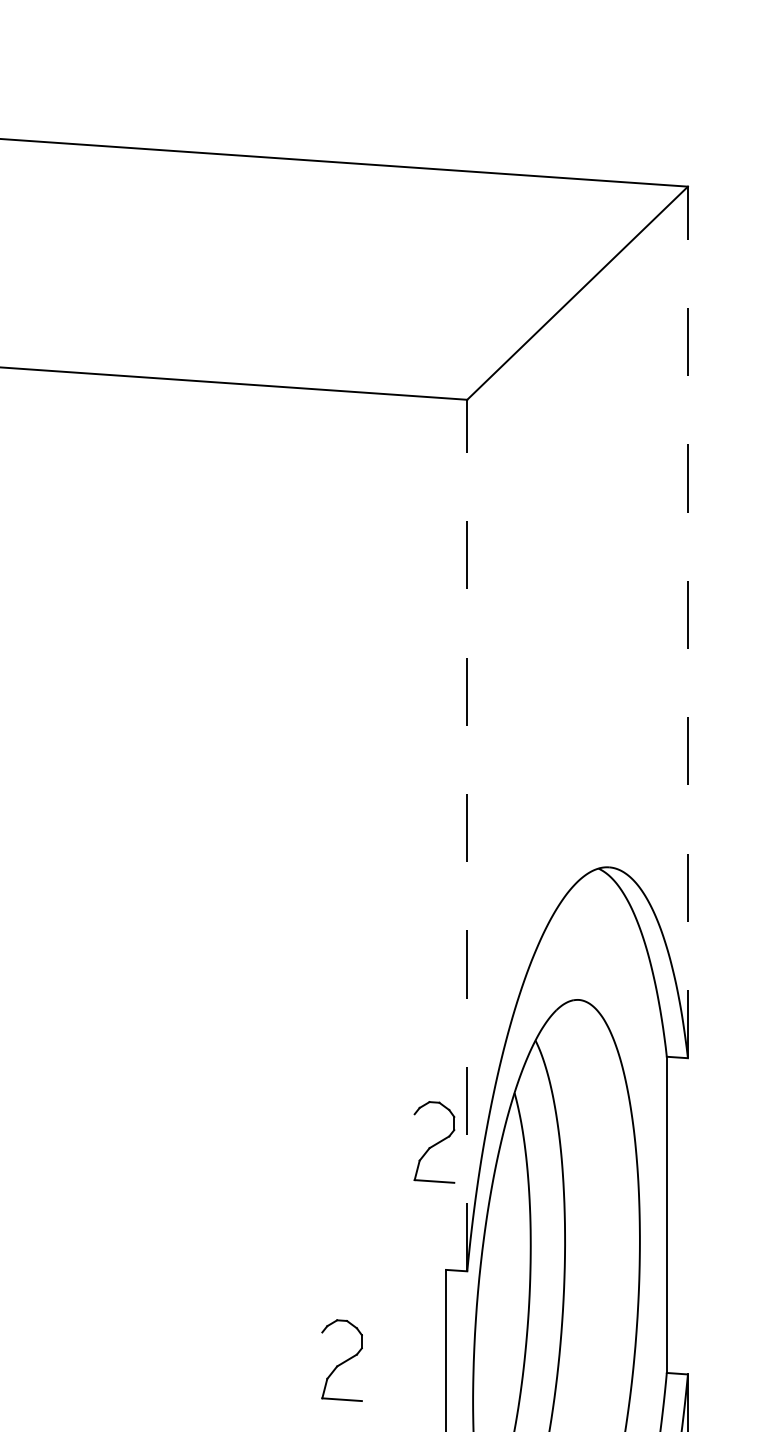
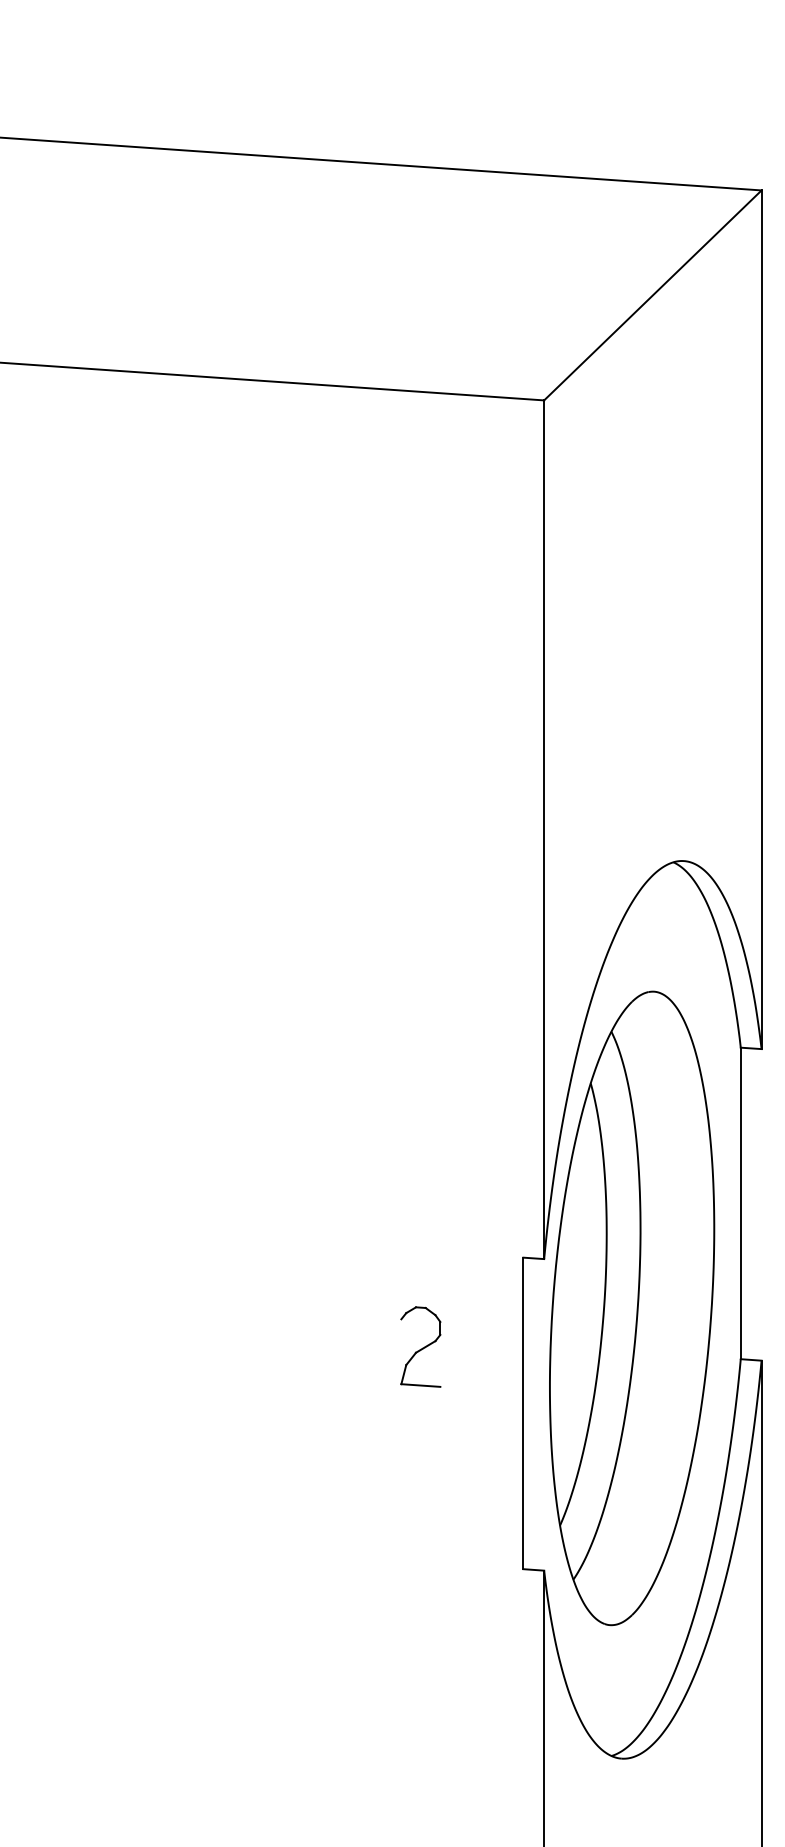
line: (687, 622) -> (761, 619), dashed -> solid
line: (467, 835) -> (544, 829), dashed -> solid
part: (434, 1141) -> (511, 1131), removed

